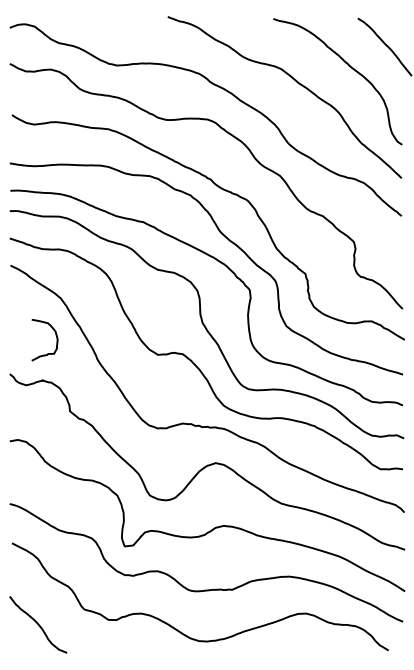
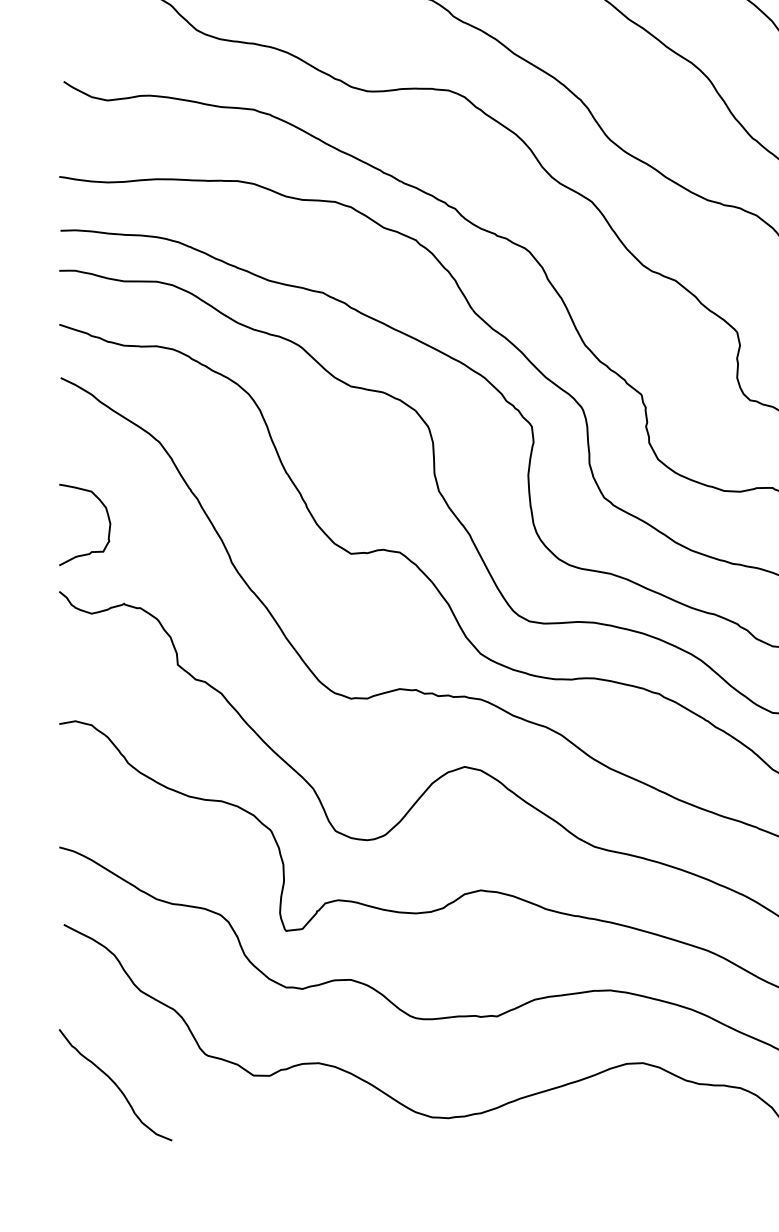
curve: (56, 340) -> (107, 525), moved

